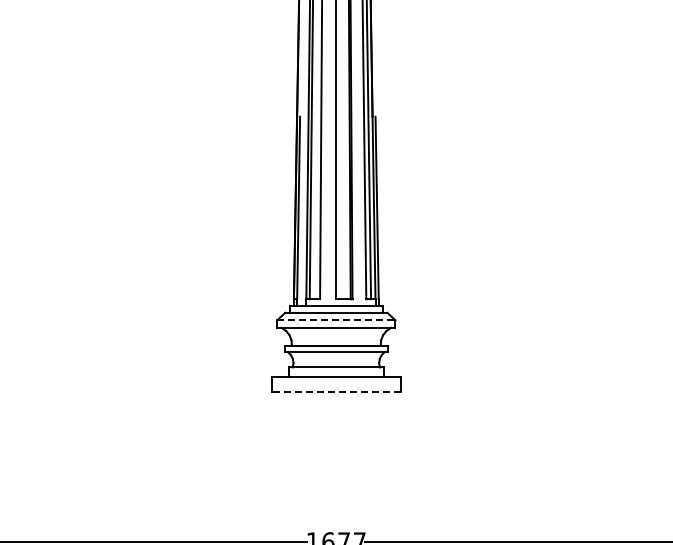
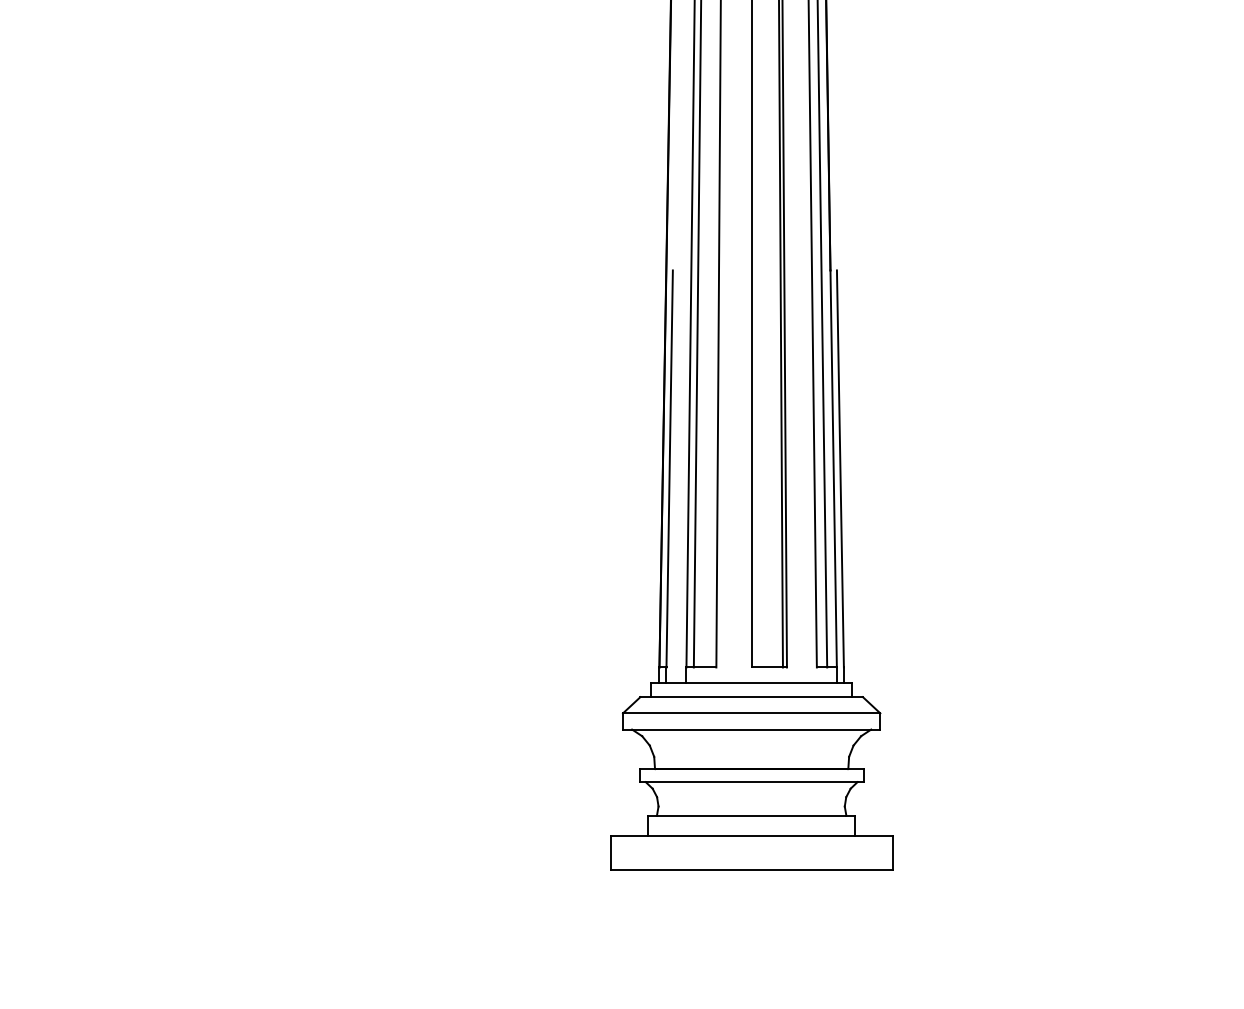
line: (336, 320) -> (752, 713), dashed -> solid
line: (336, 392) -> (752, 870), dashed -> solid

